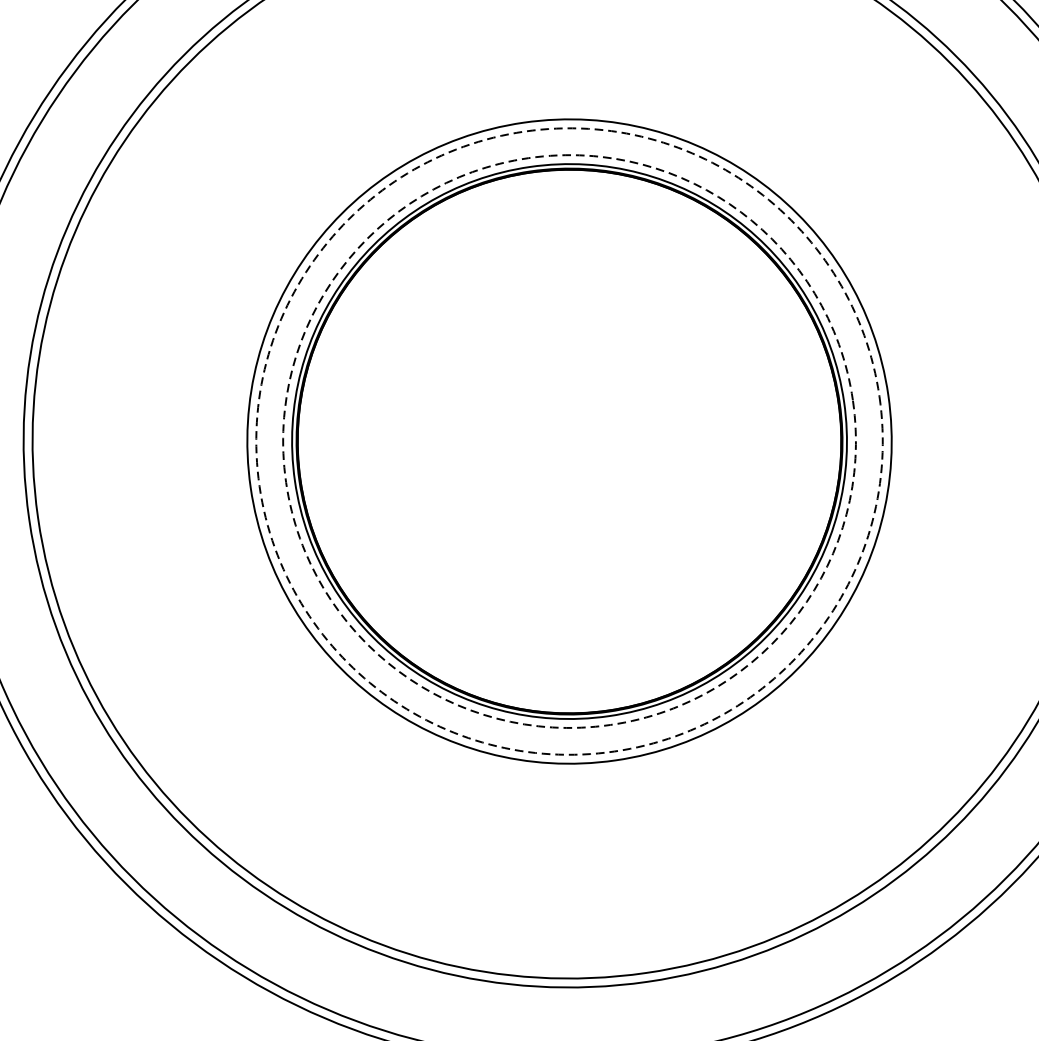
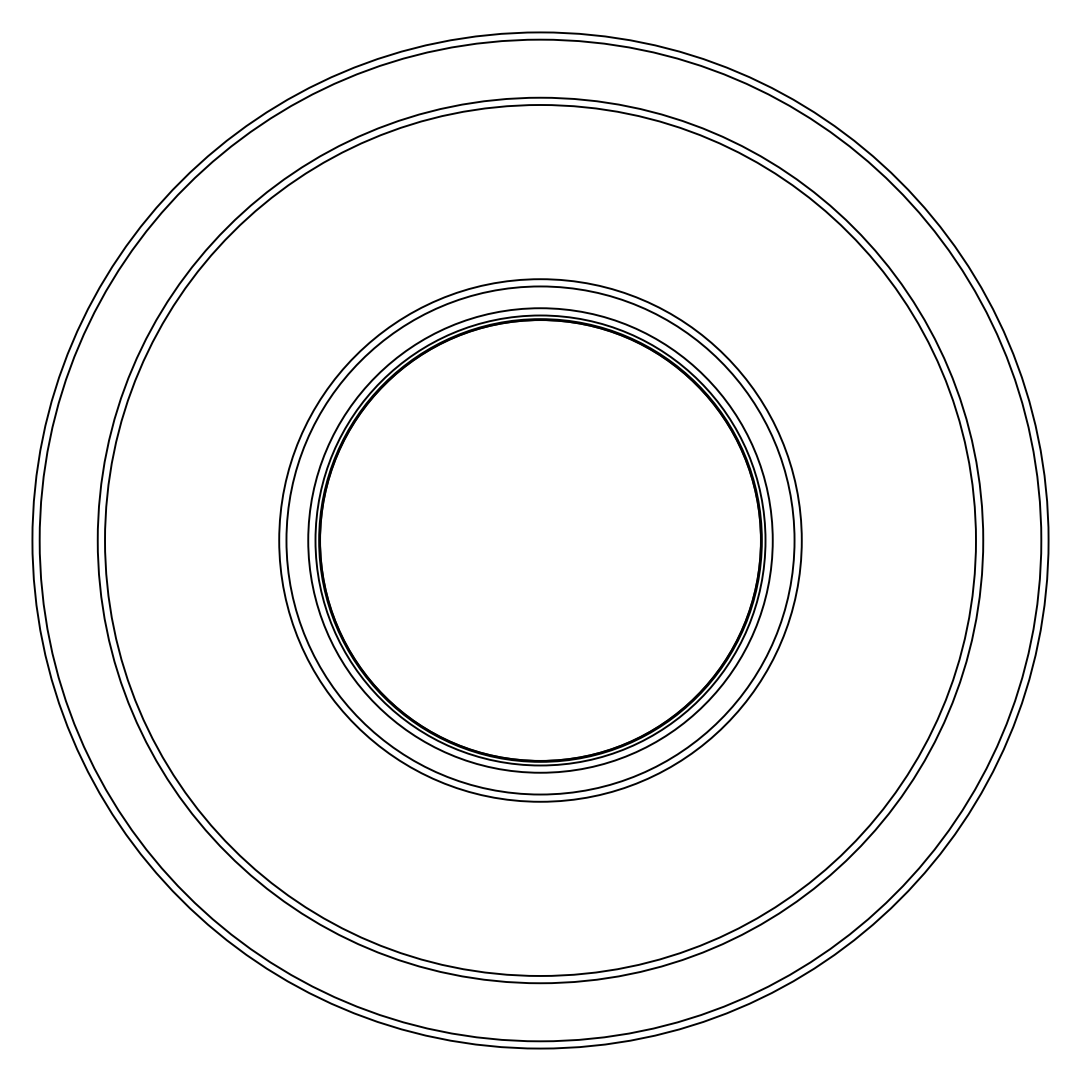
circle: (569, 441) -> (540, 540), dashed -> solid
circle: (569, 441) -> (540, 540), dashed -> solid

